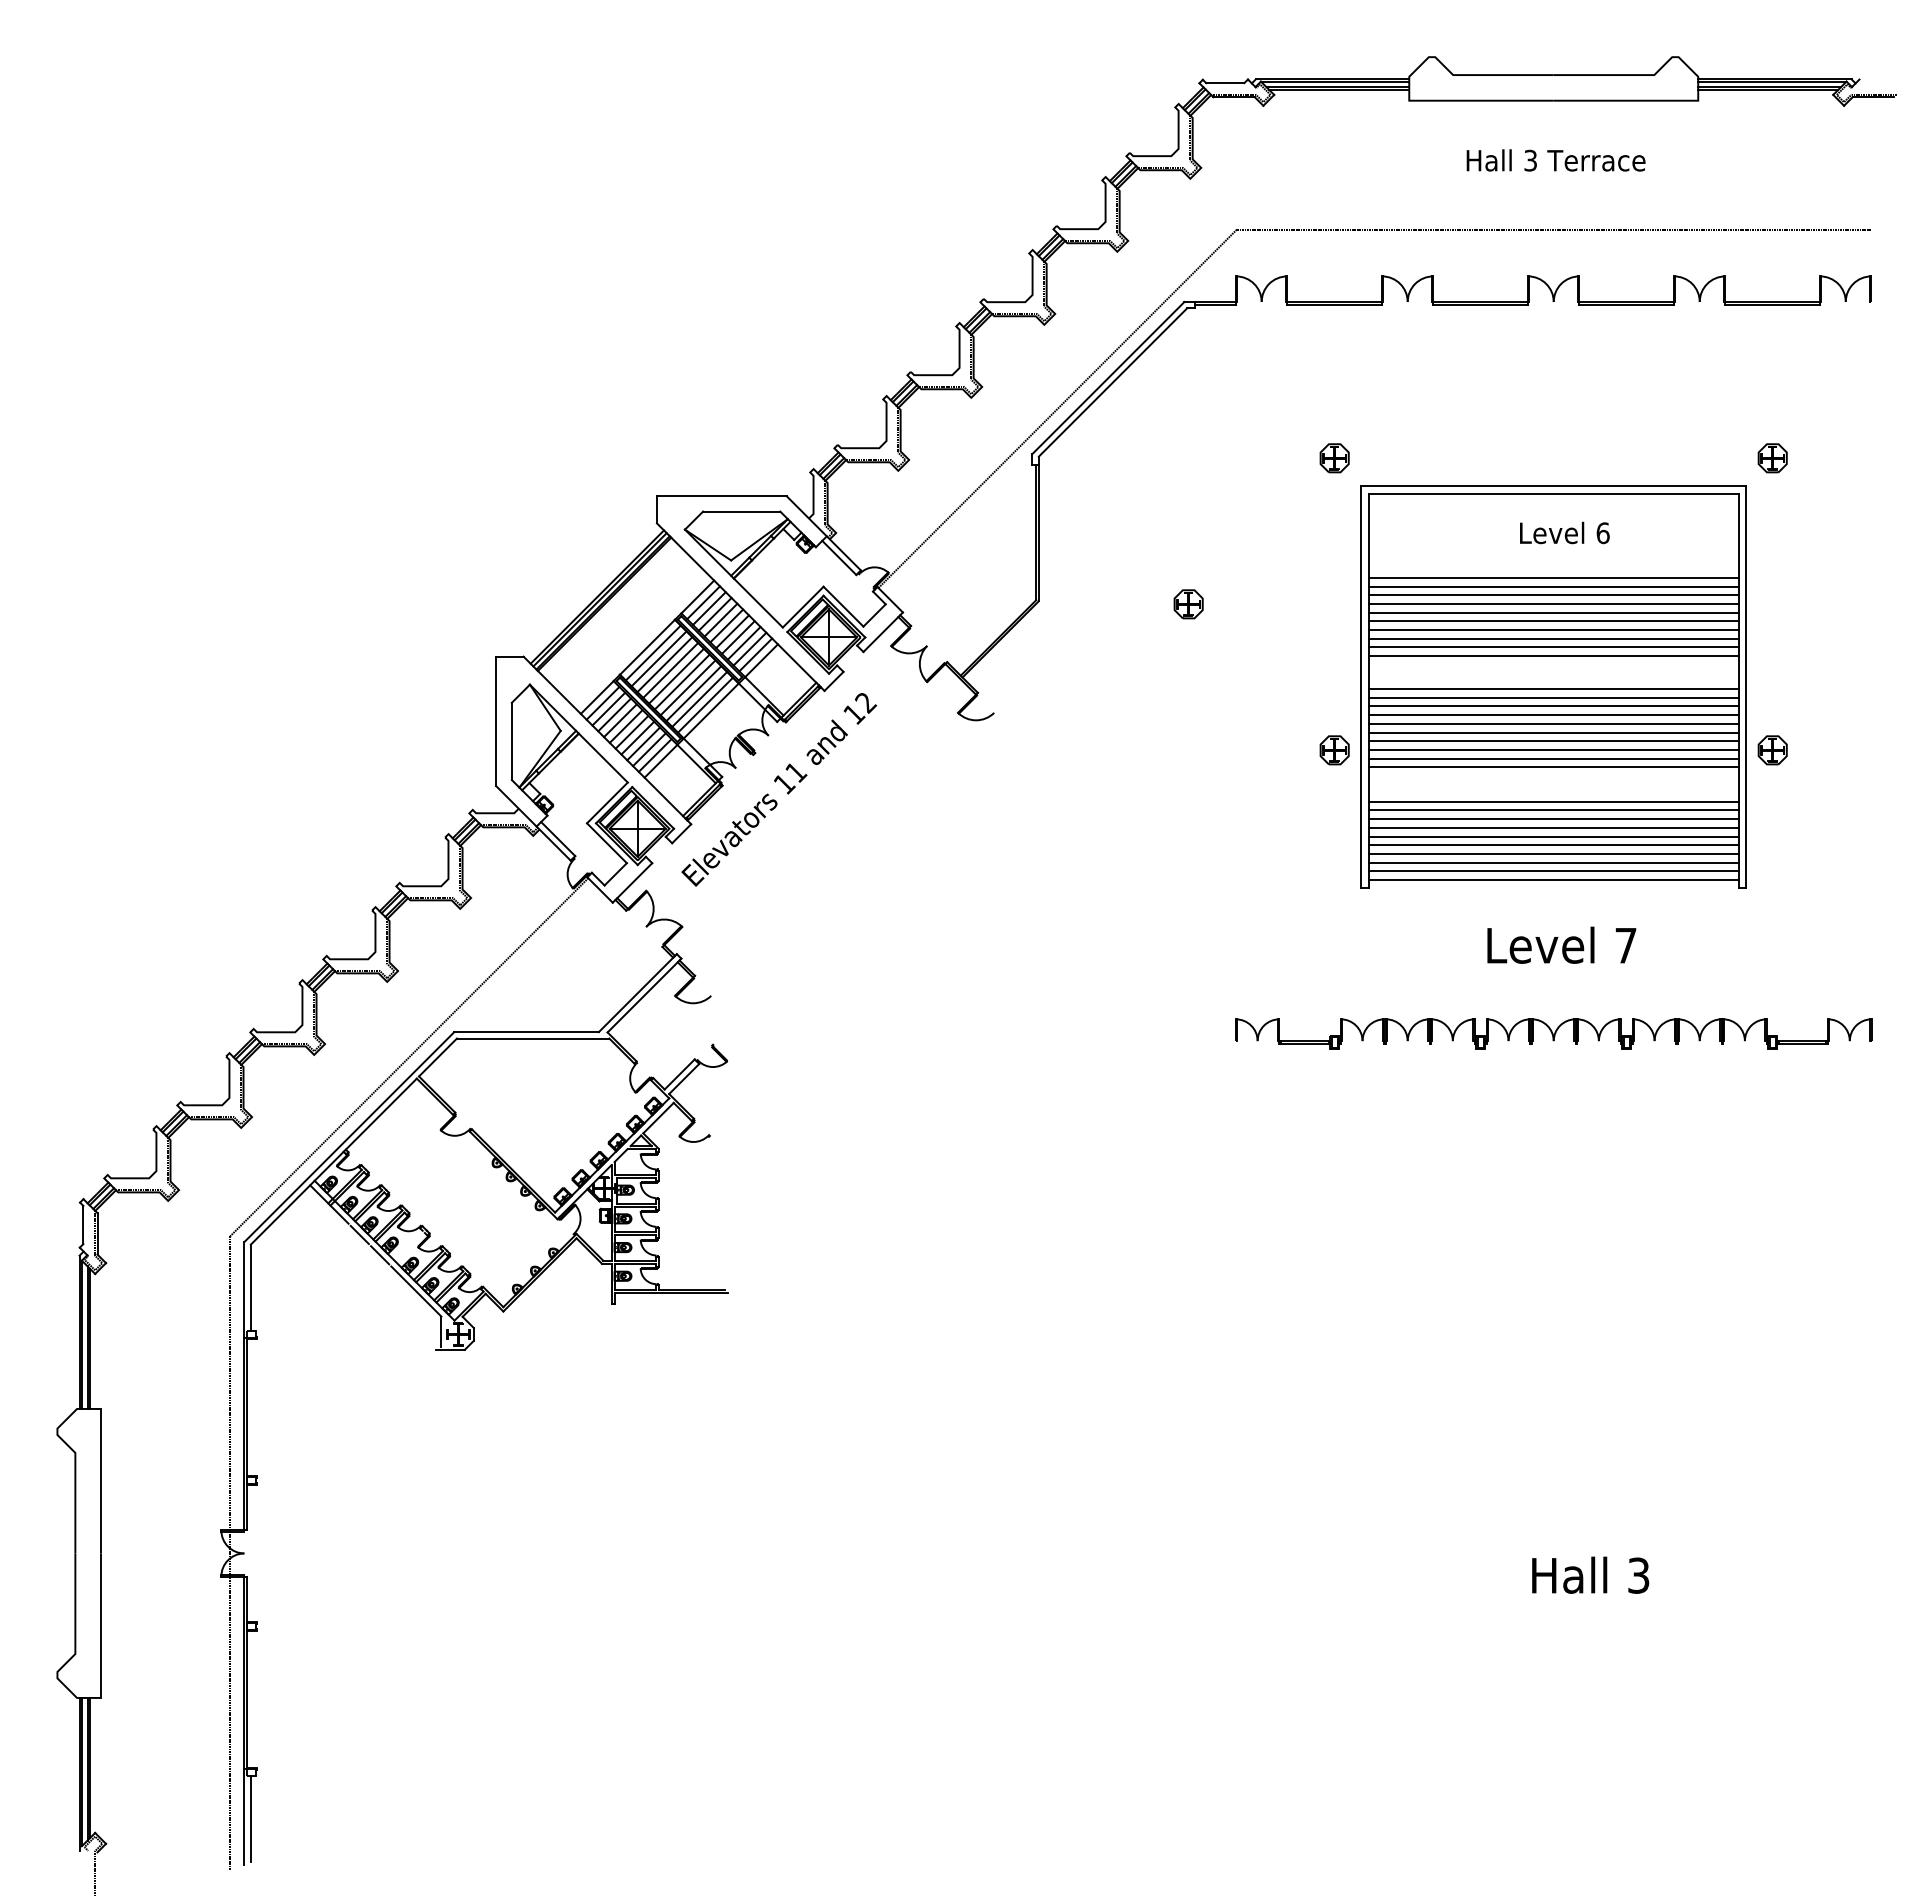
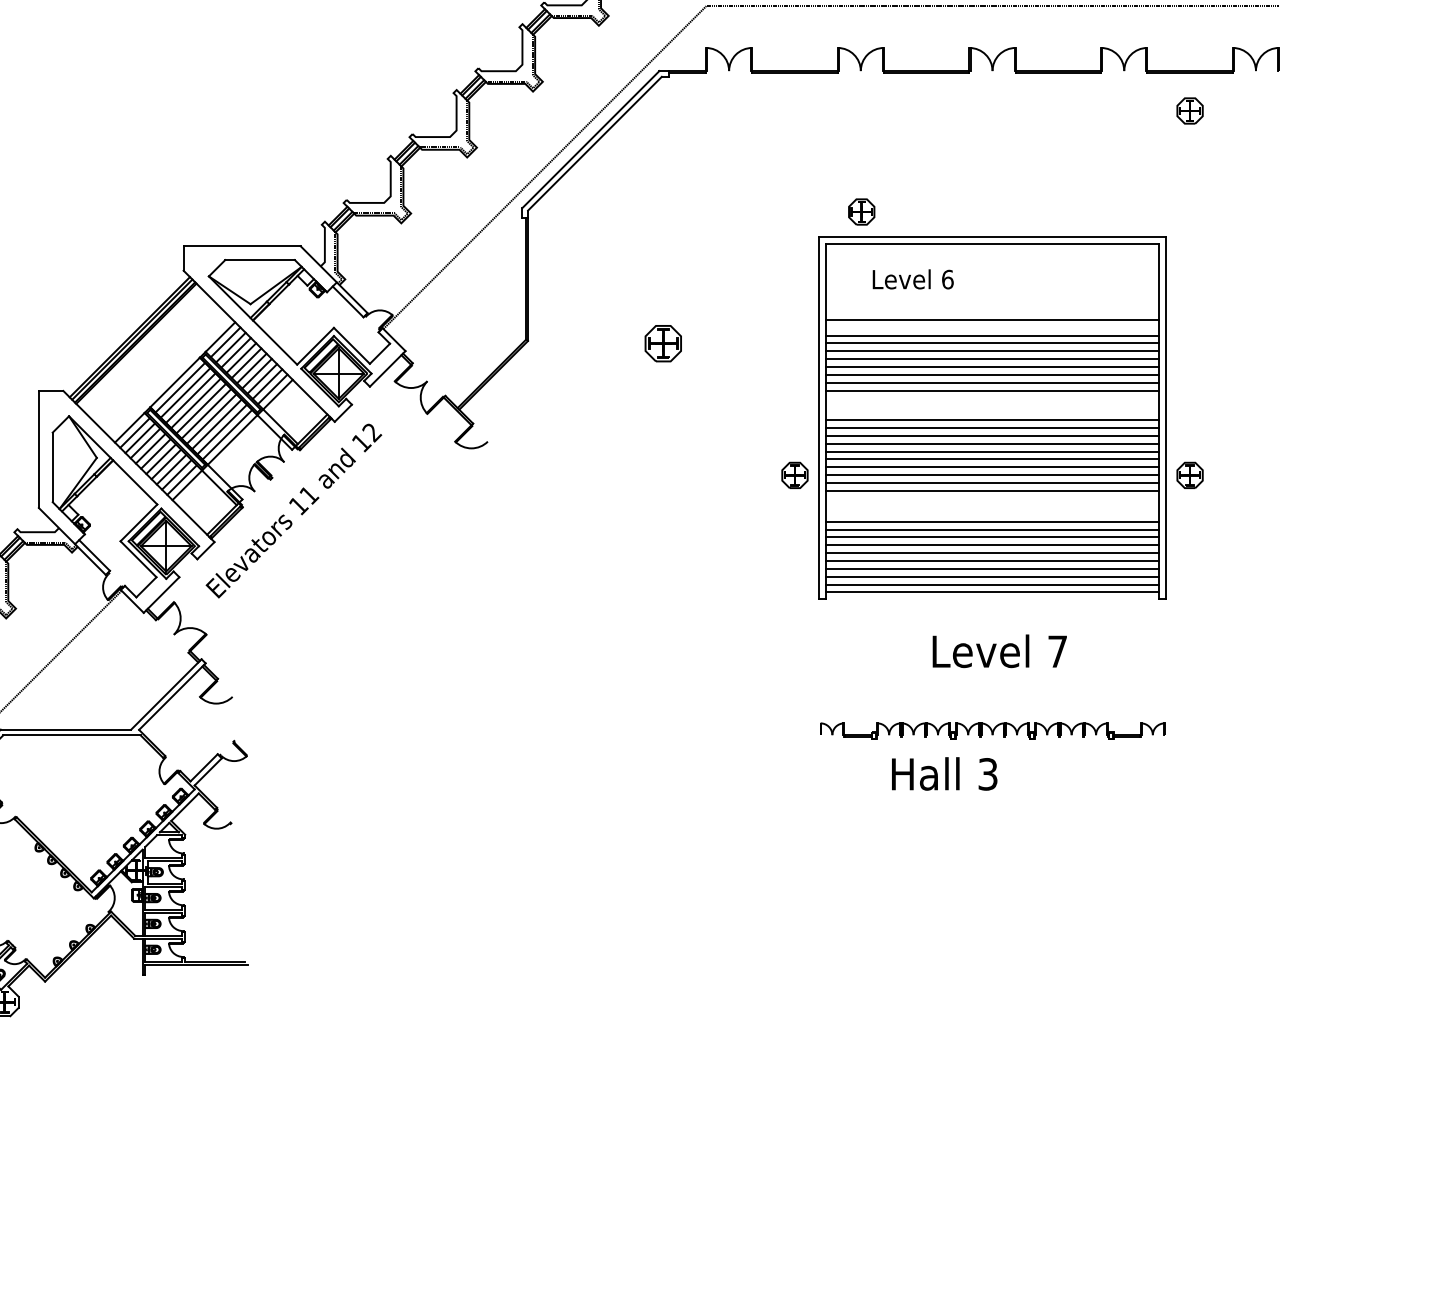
part: (1334, 458) -> (861, 212), moved
part: (1772, 458) -> (1189, 111), moved
text: (1564, 532) -> (912, 278), moved
line: (1553, 586) -> (992, 327), removed
part: (1188, 604) -> (663, 343), size x1.4
part: (1553, 1033) -> (992, 730), size x0.6
text: (1590, 1574) -> (944, 773), moved

